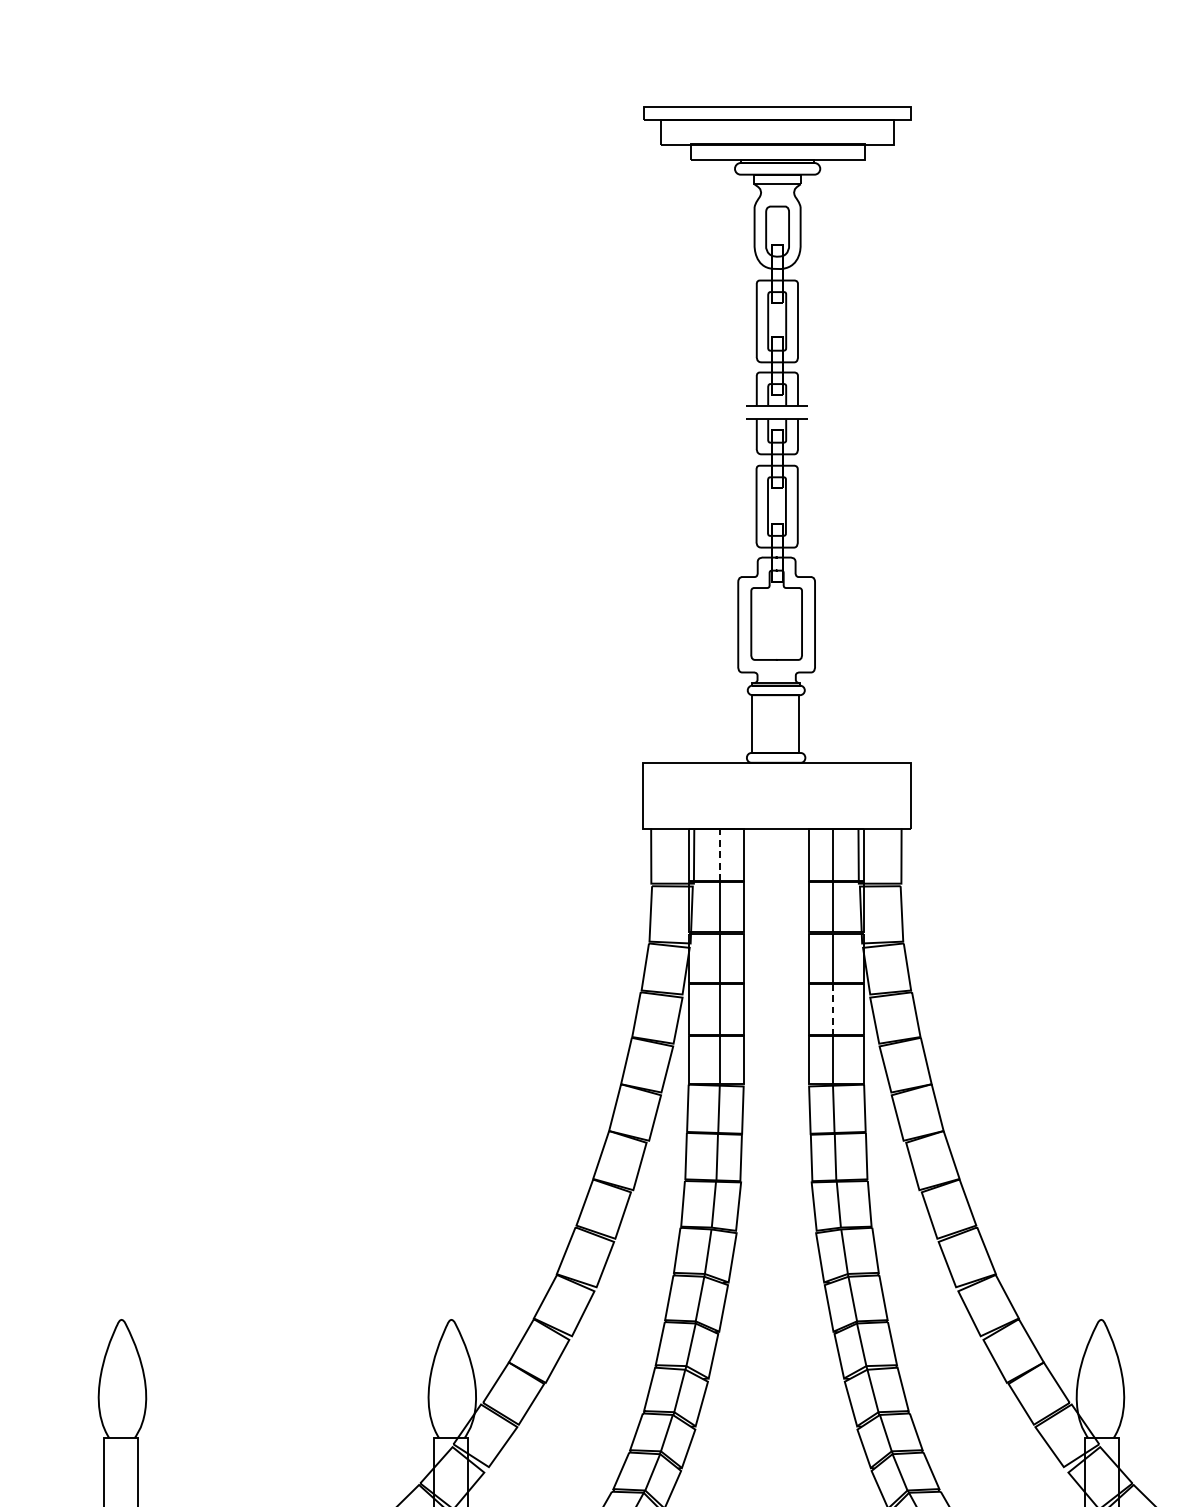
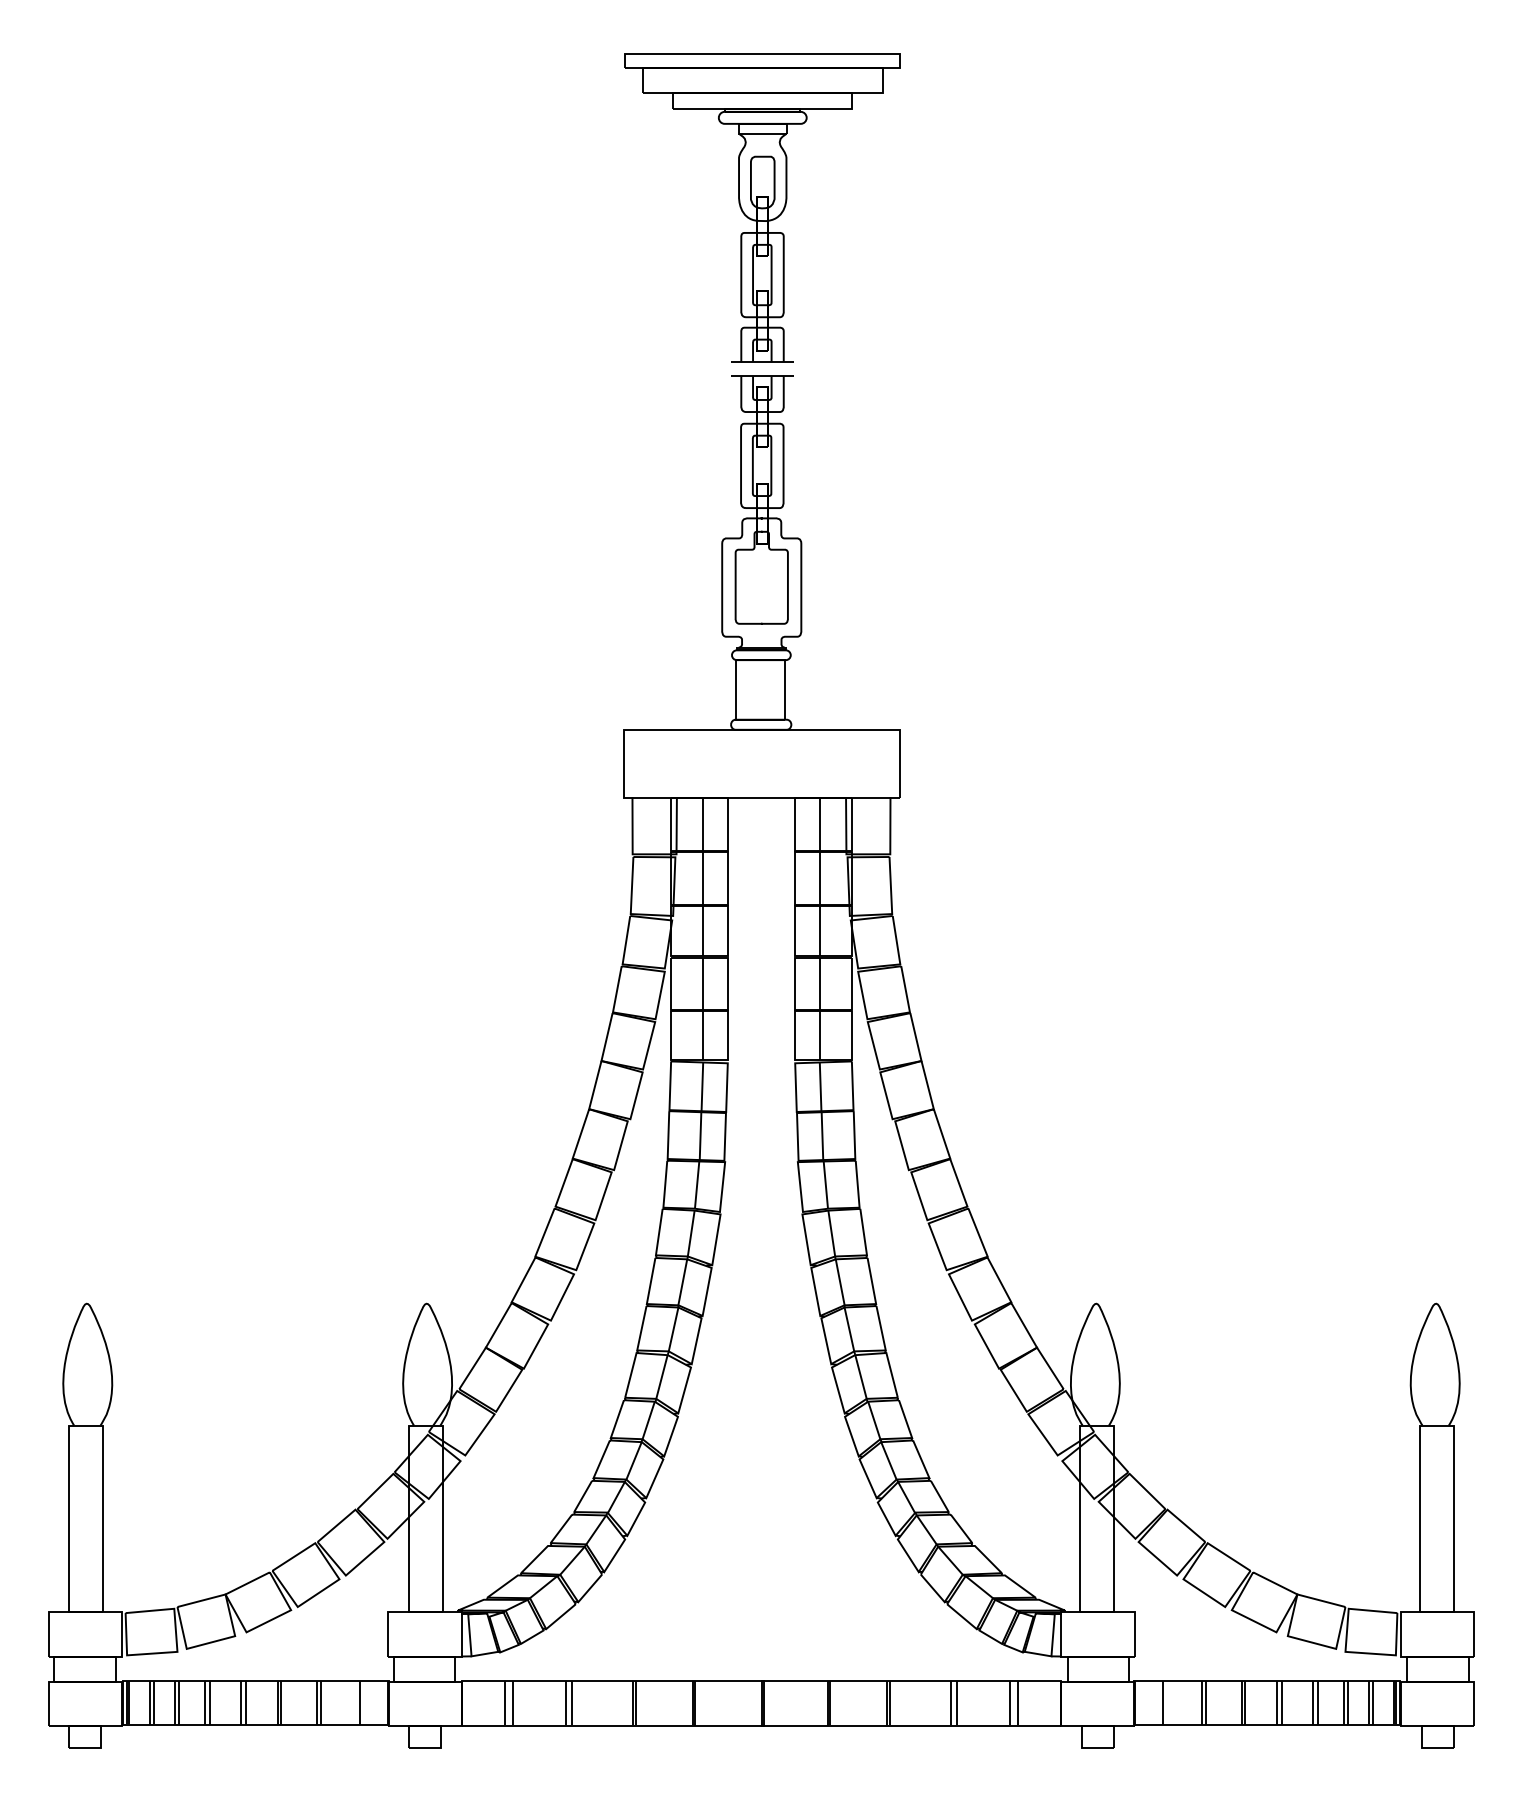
line: (720, 854) -> (703, 824), dashed -> solid
line: (832, 1010) -> (819, 984), dashed -> solid

